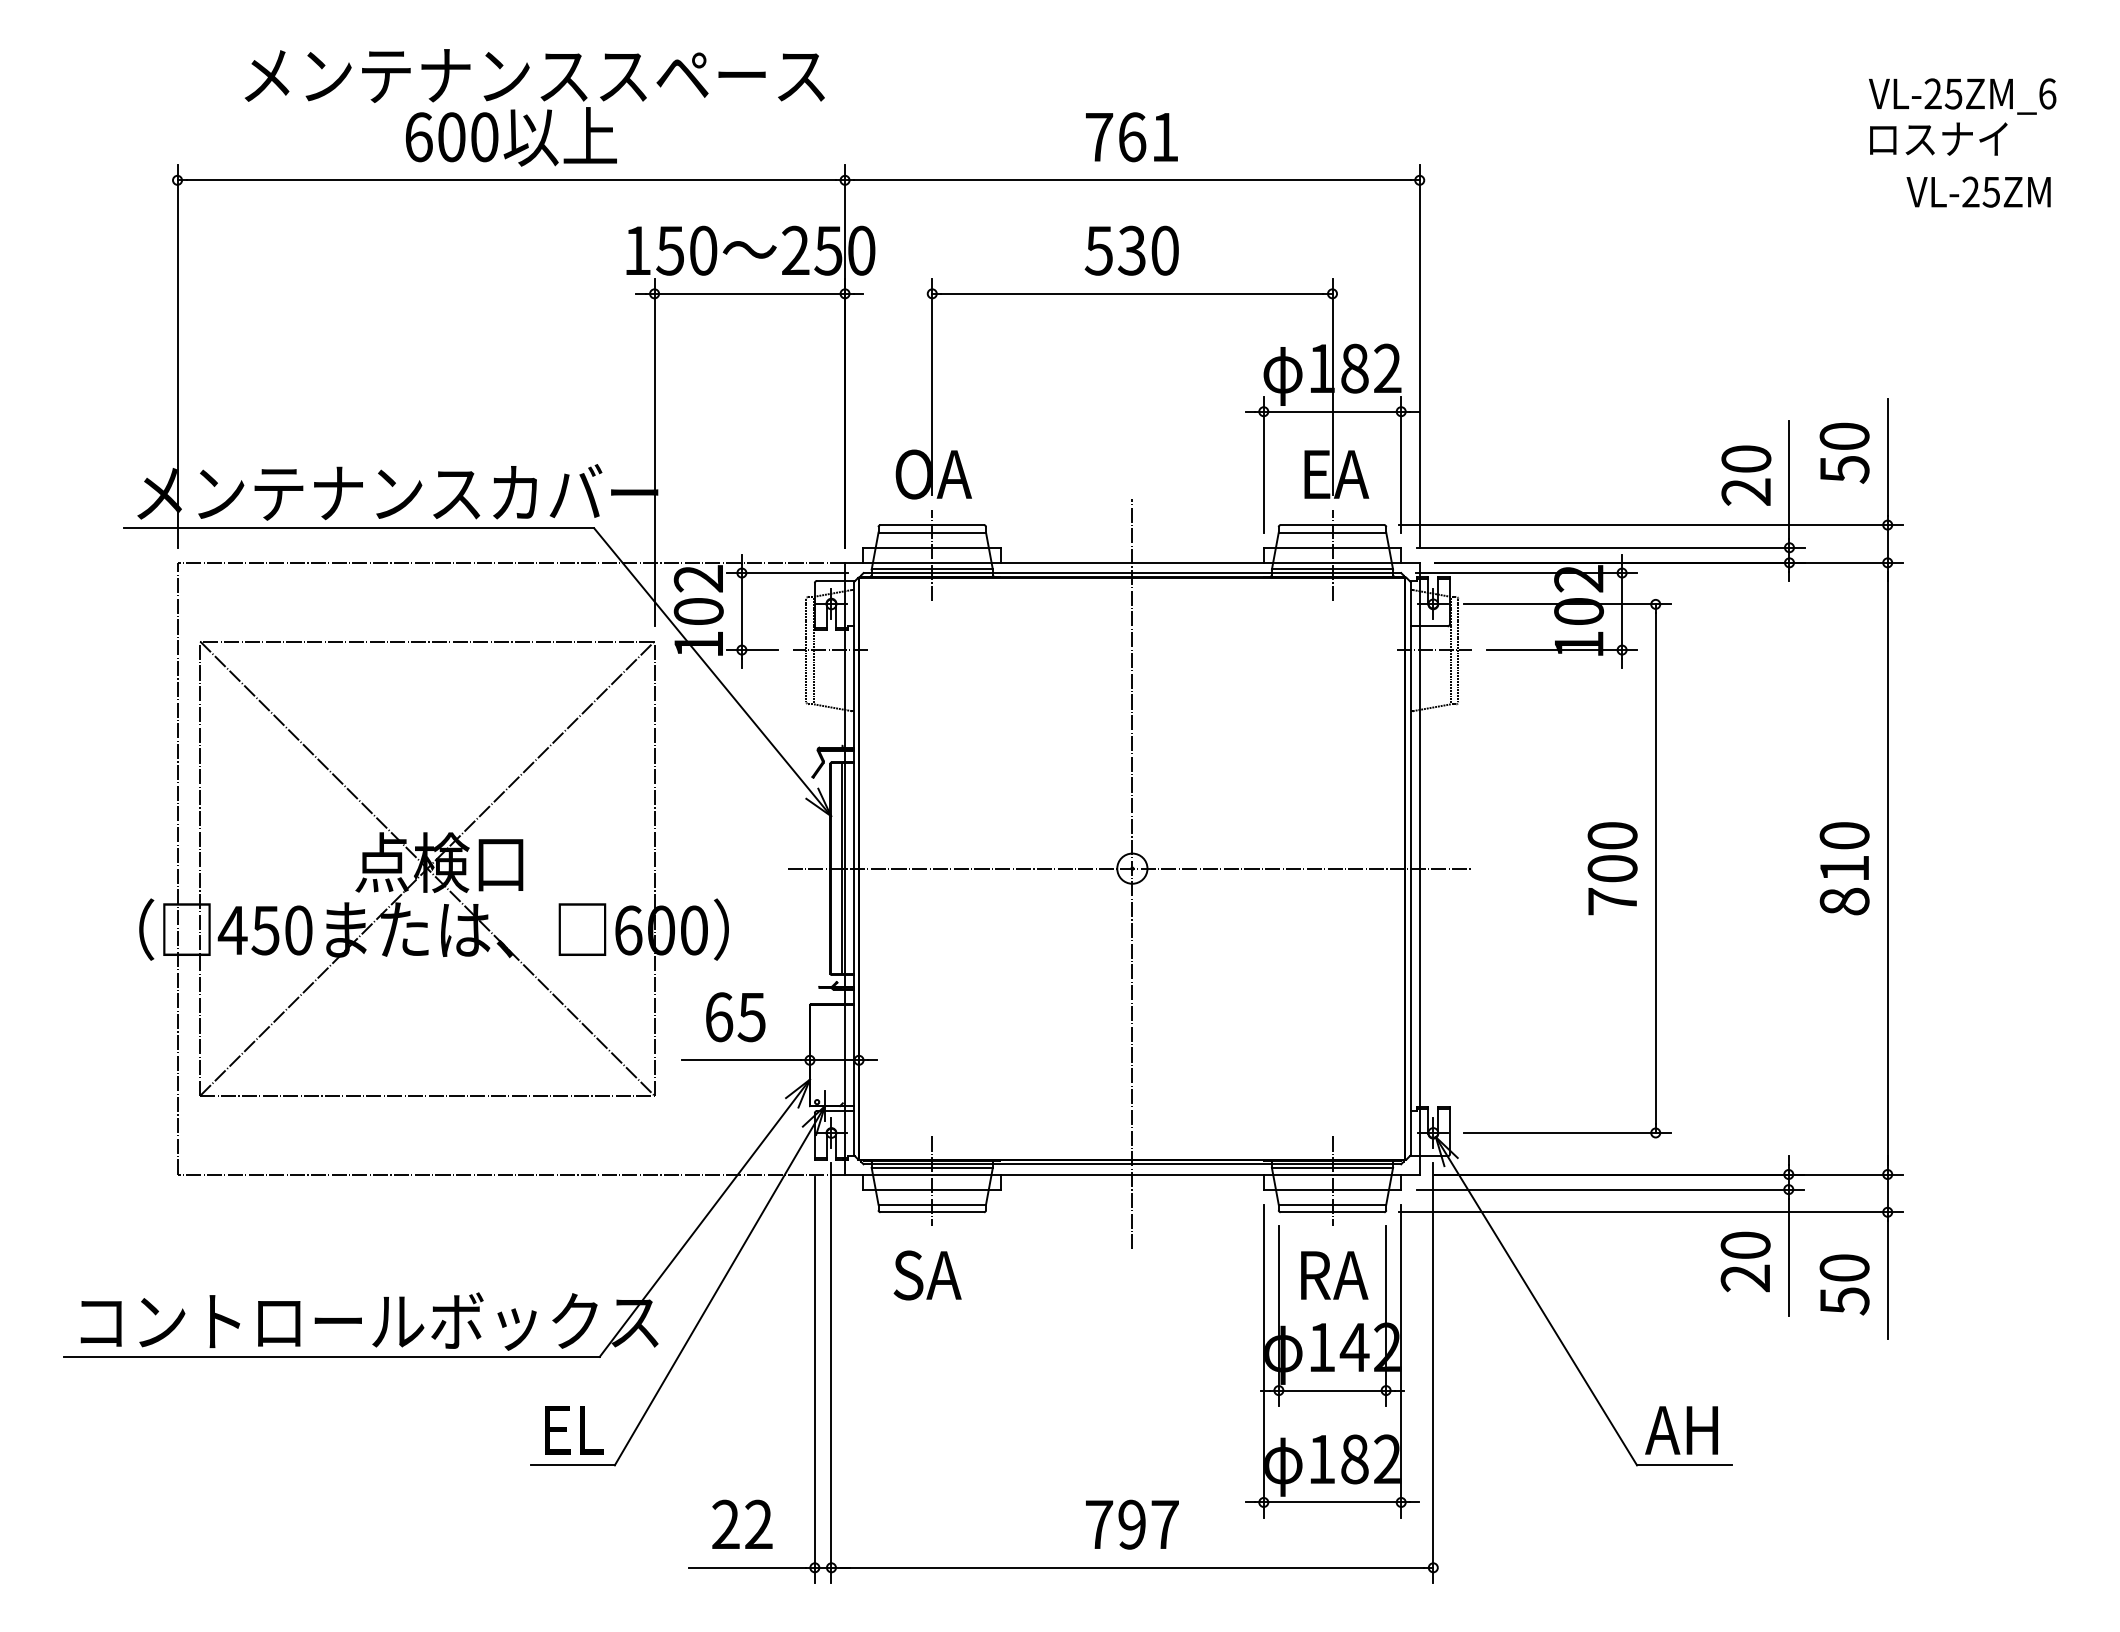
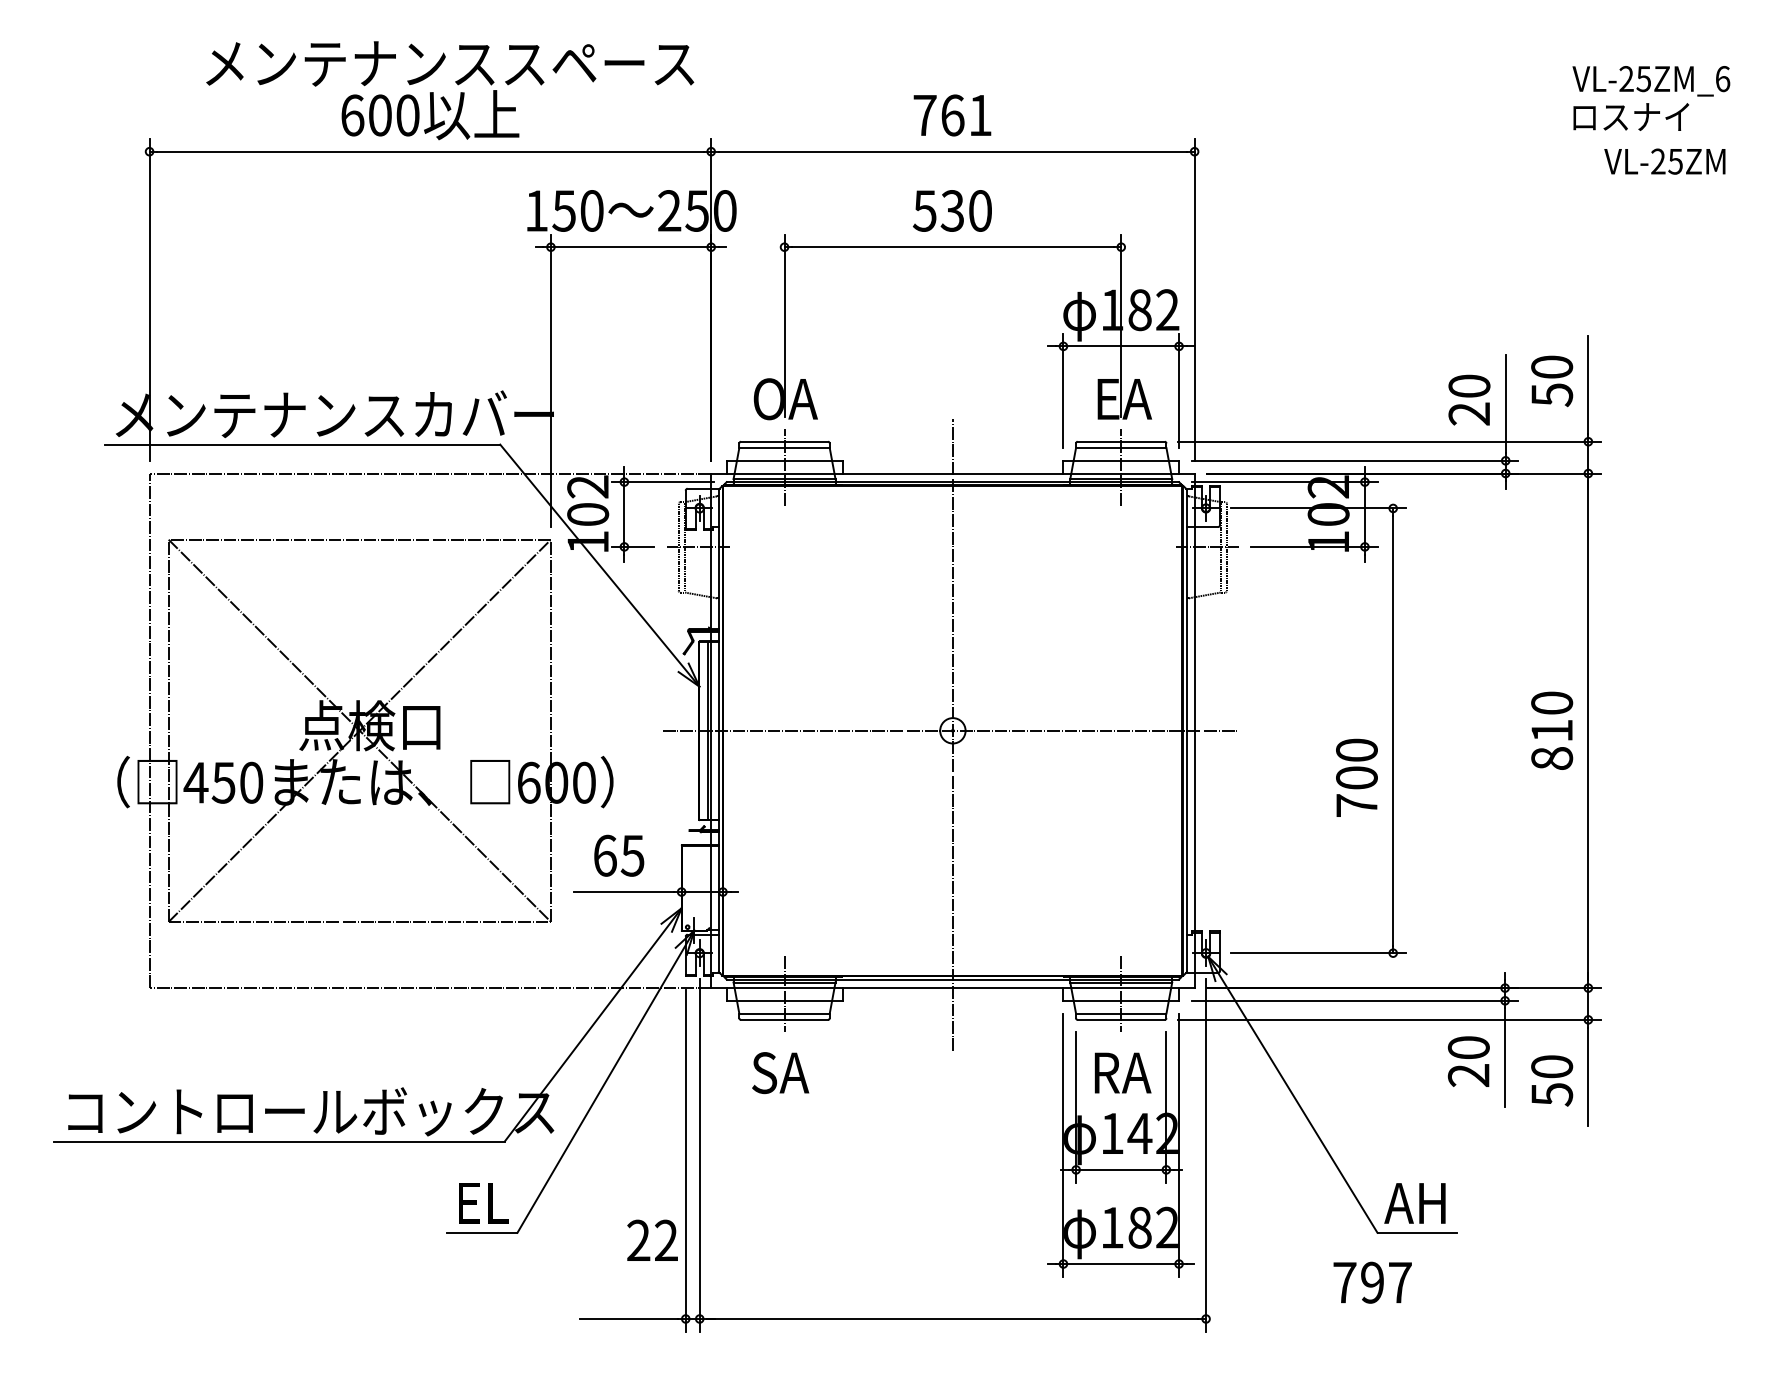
text: (1612, 868) -> (1356, 777), moved
text: (742, 1523) -> (652, 1239), moved
text: (1132, 1524) -> (1372, 1282), moved

